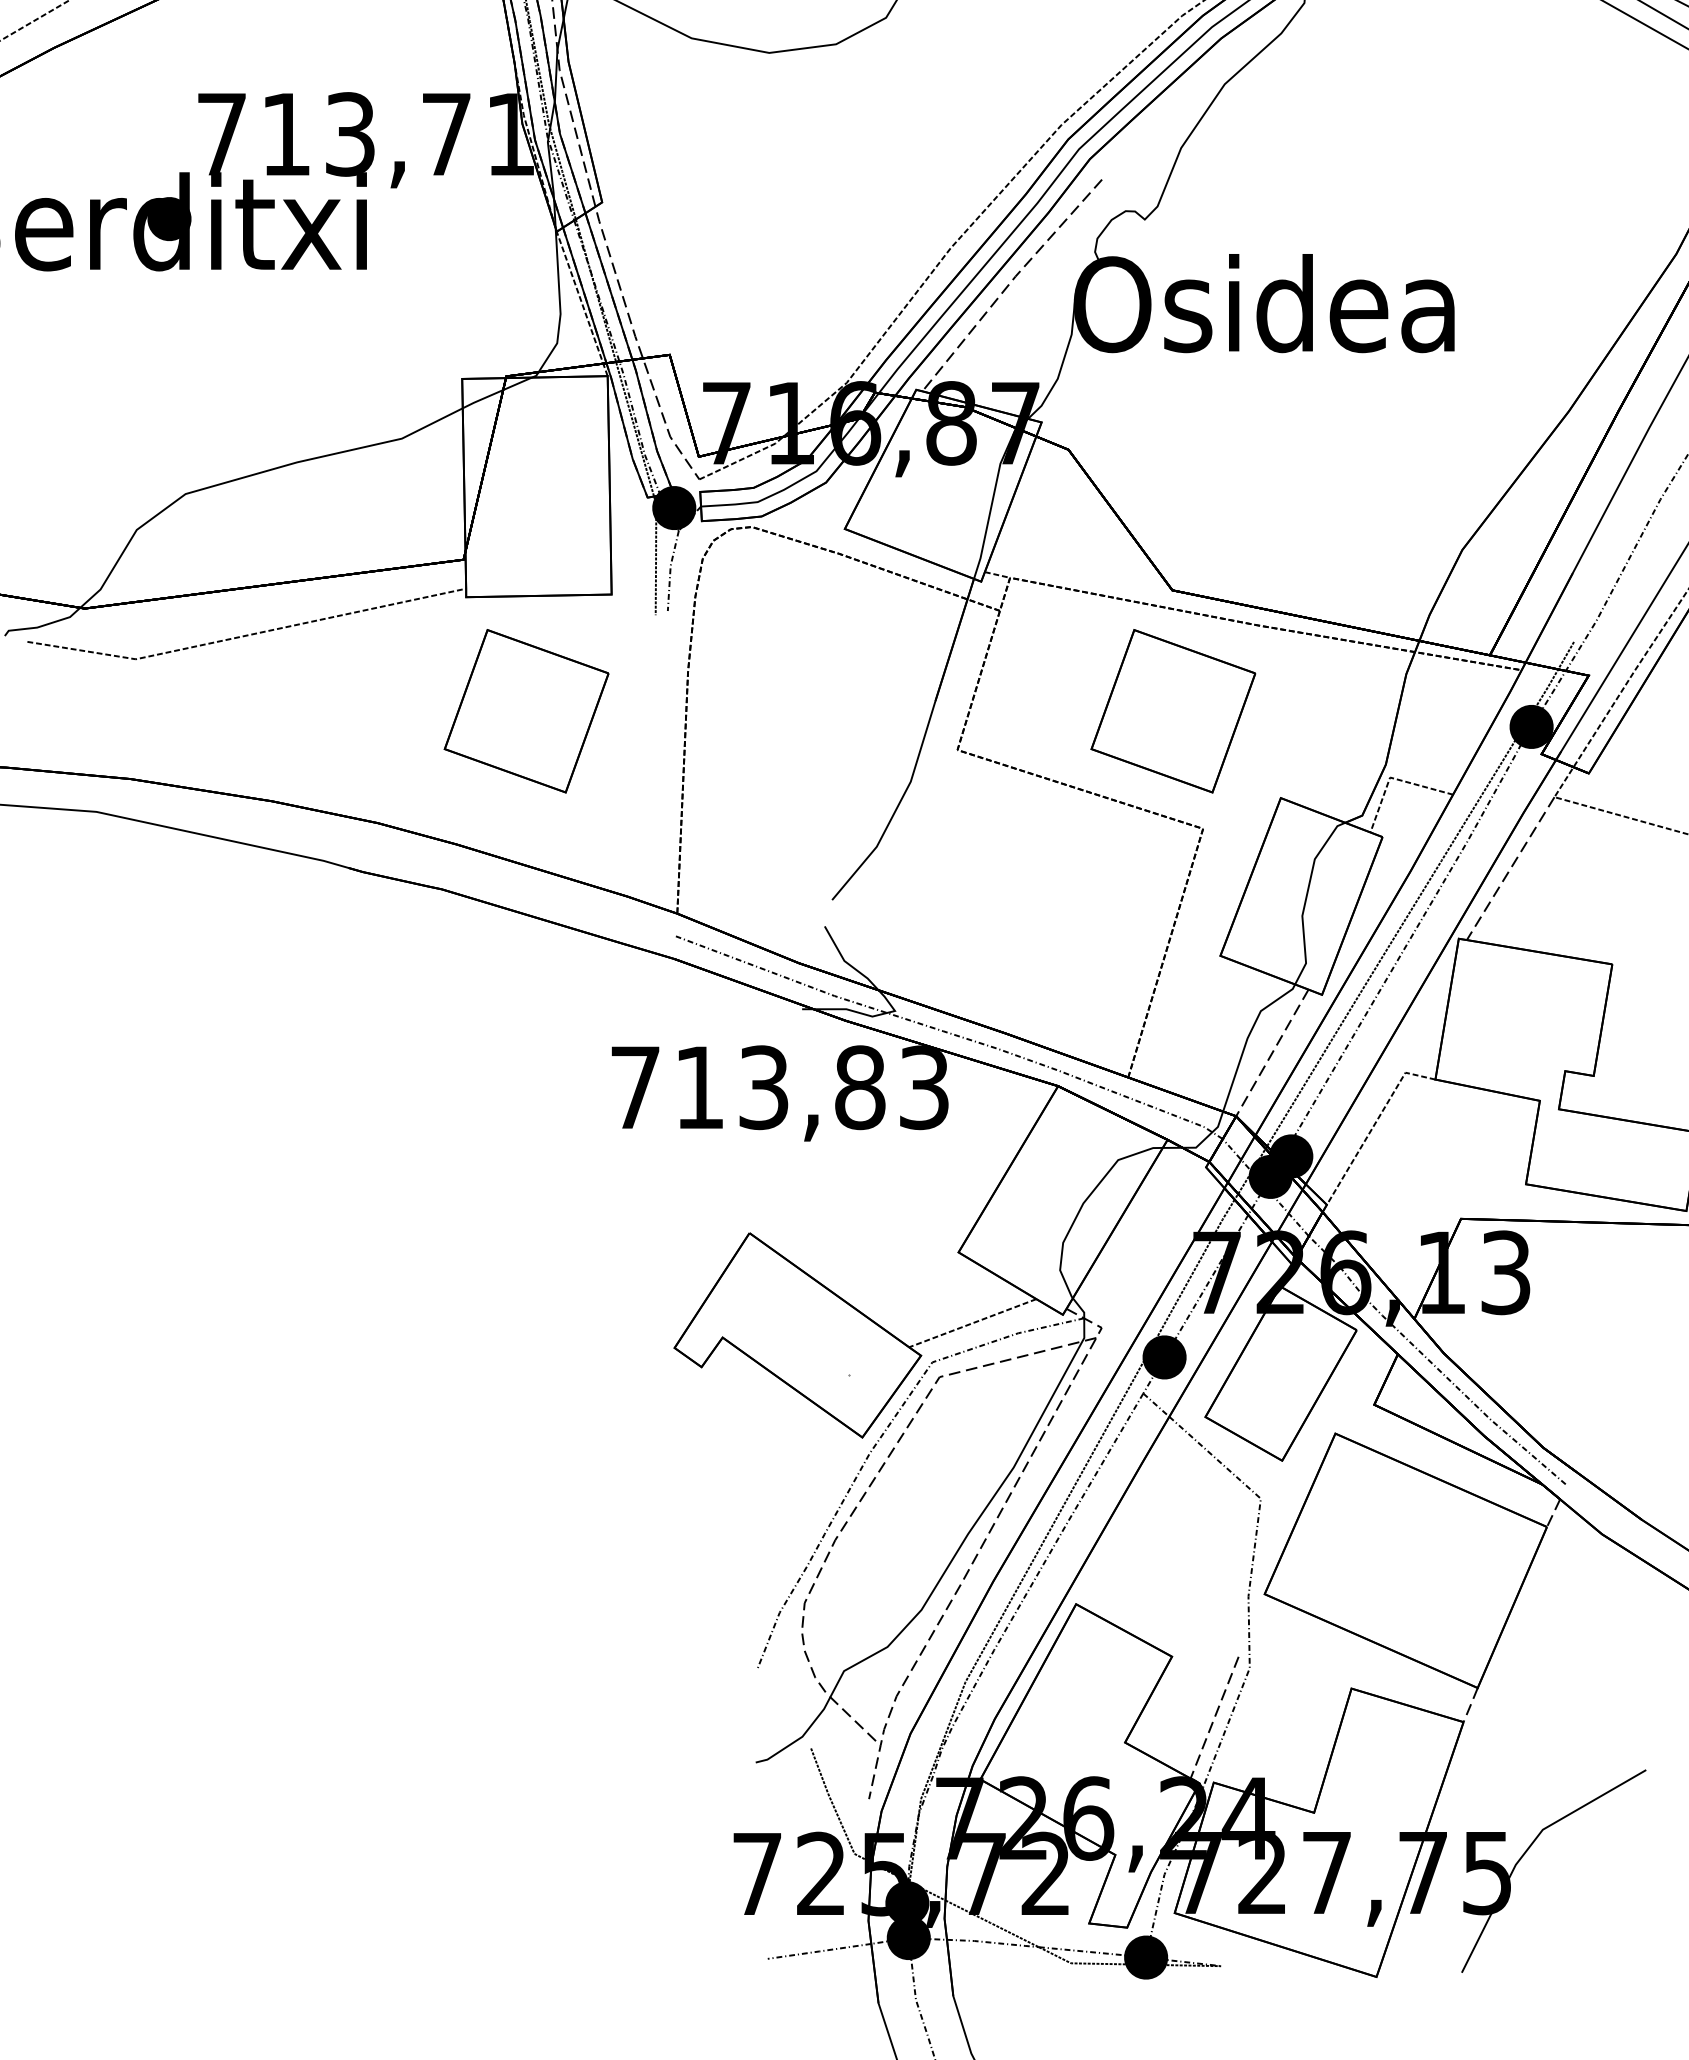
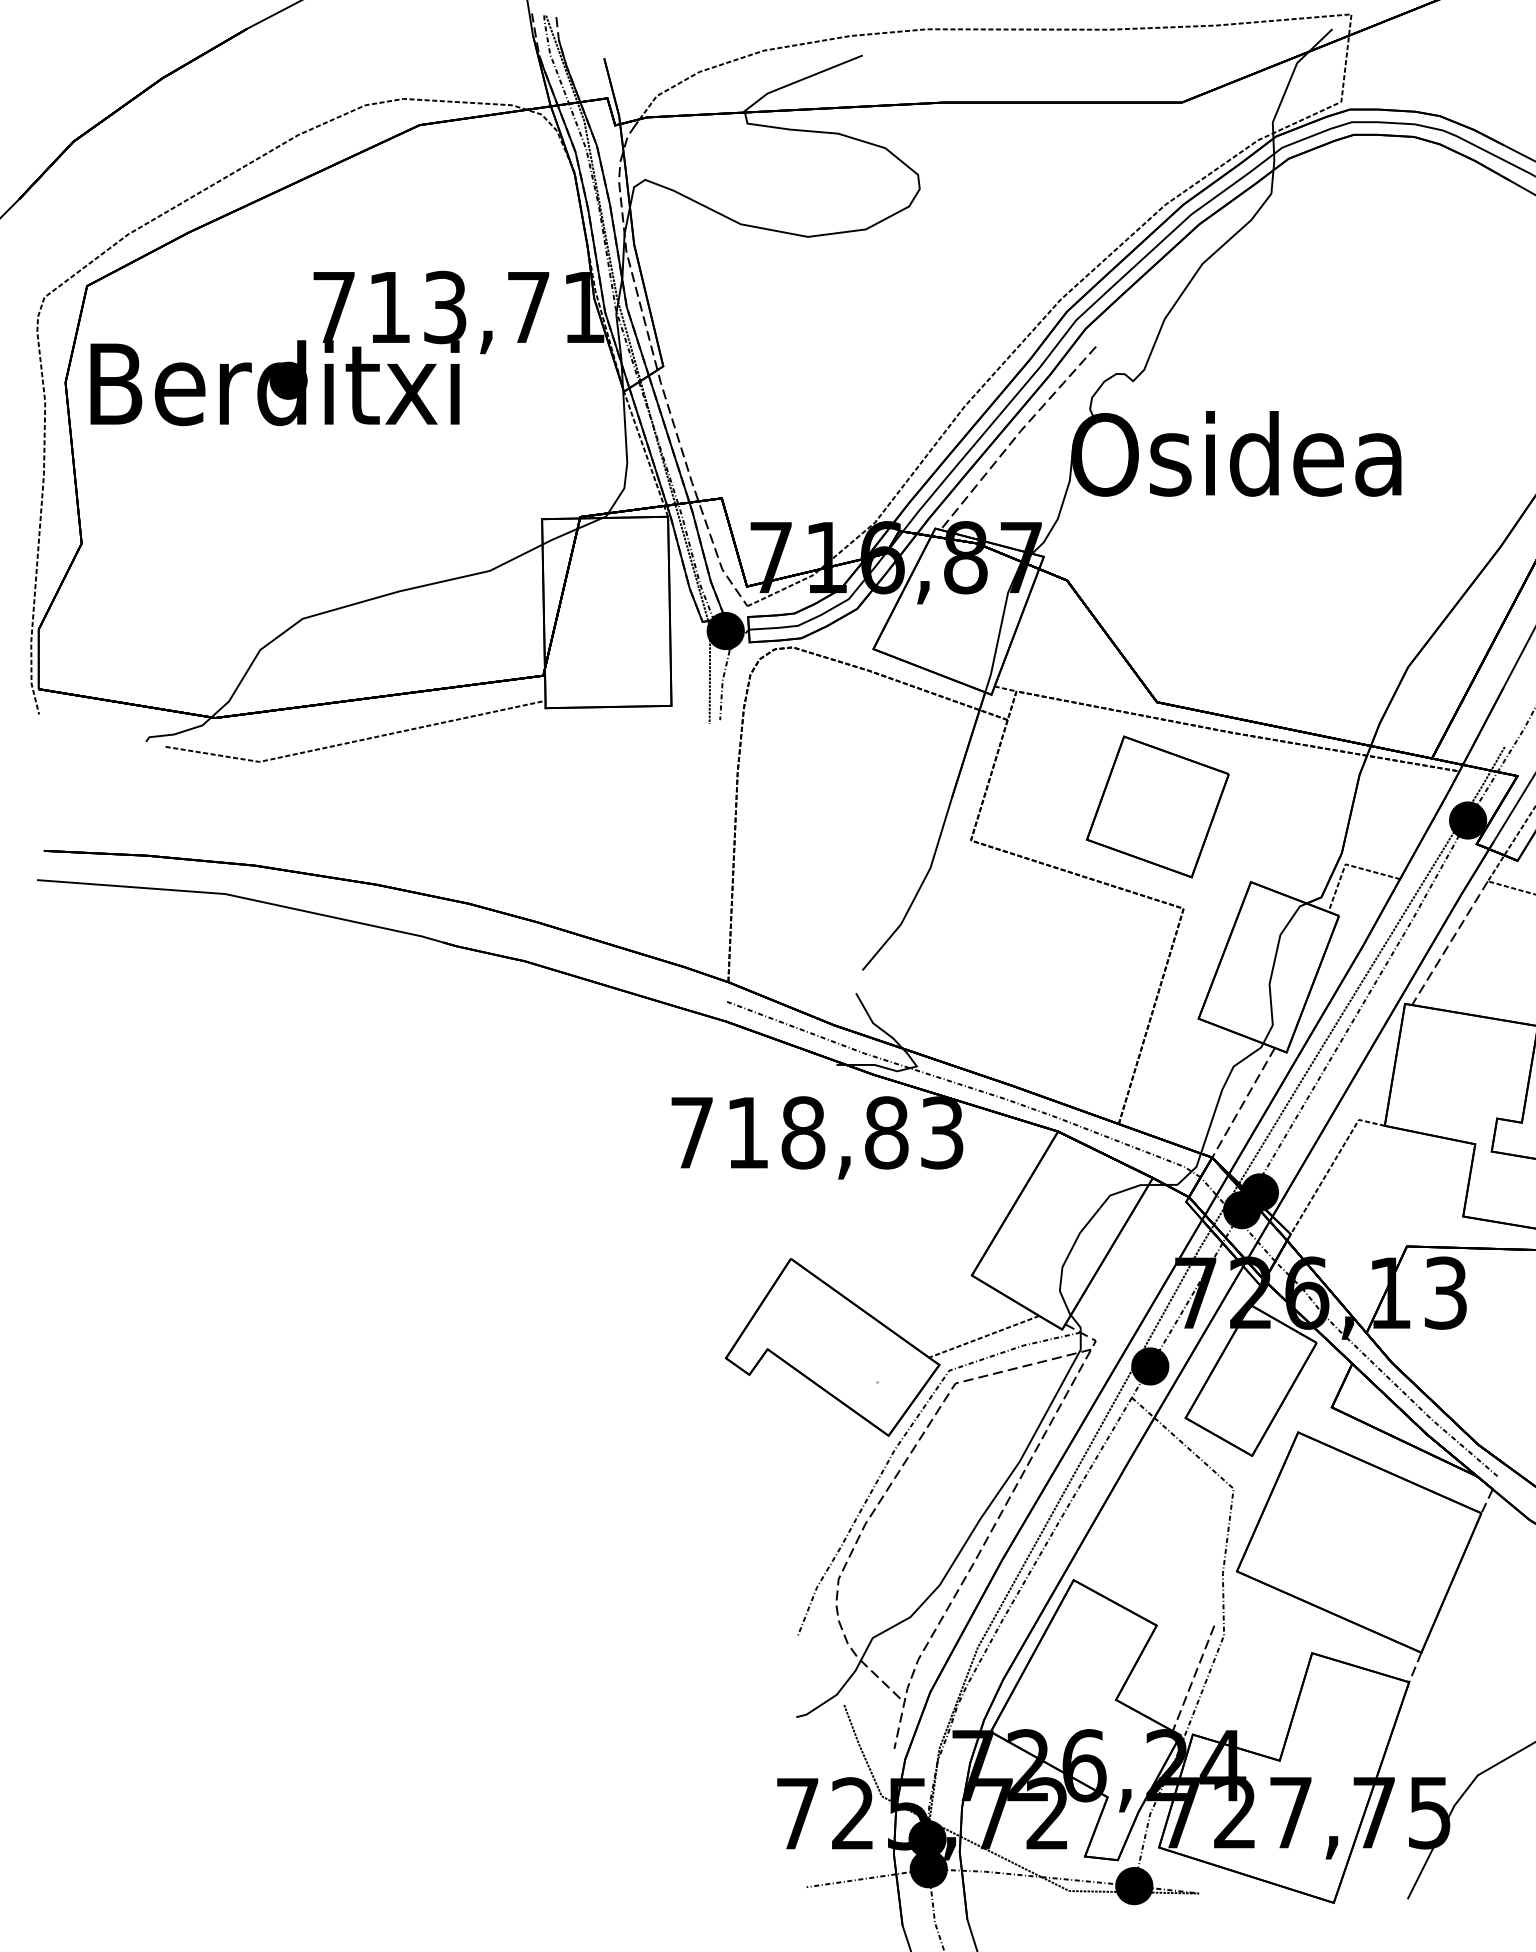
part: (526, 710) -> (597, 806), removed
text: (764, 1087) -> (803, 1132), 713,83 -> 718,83

